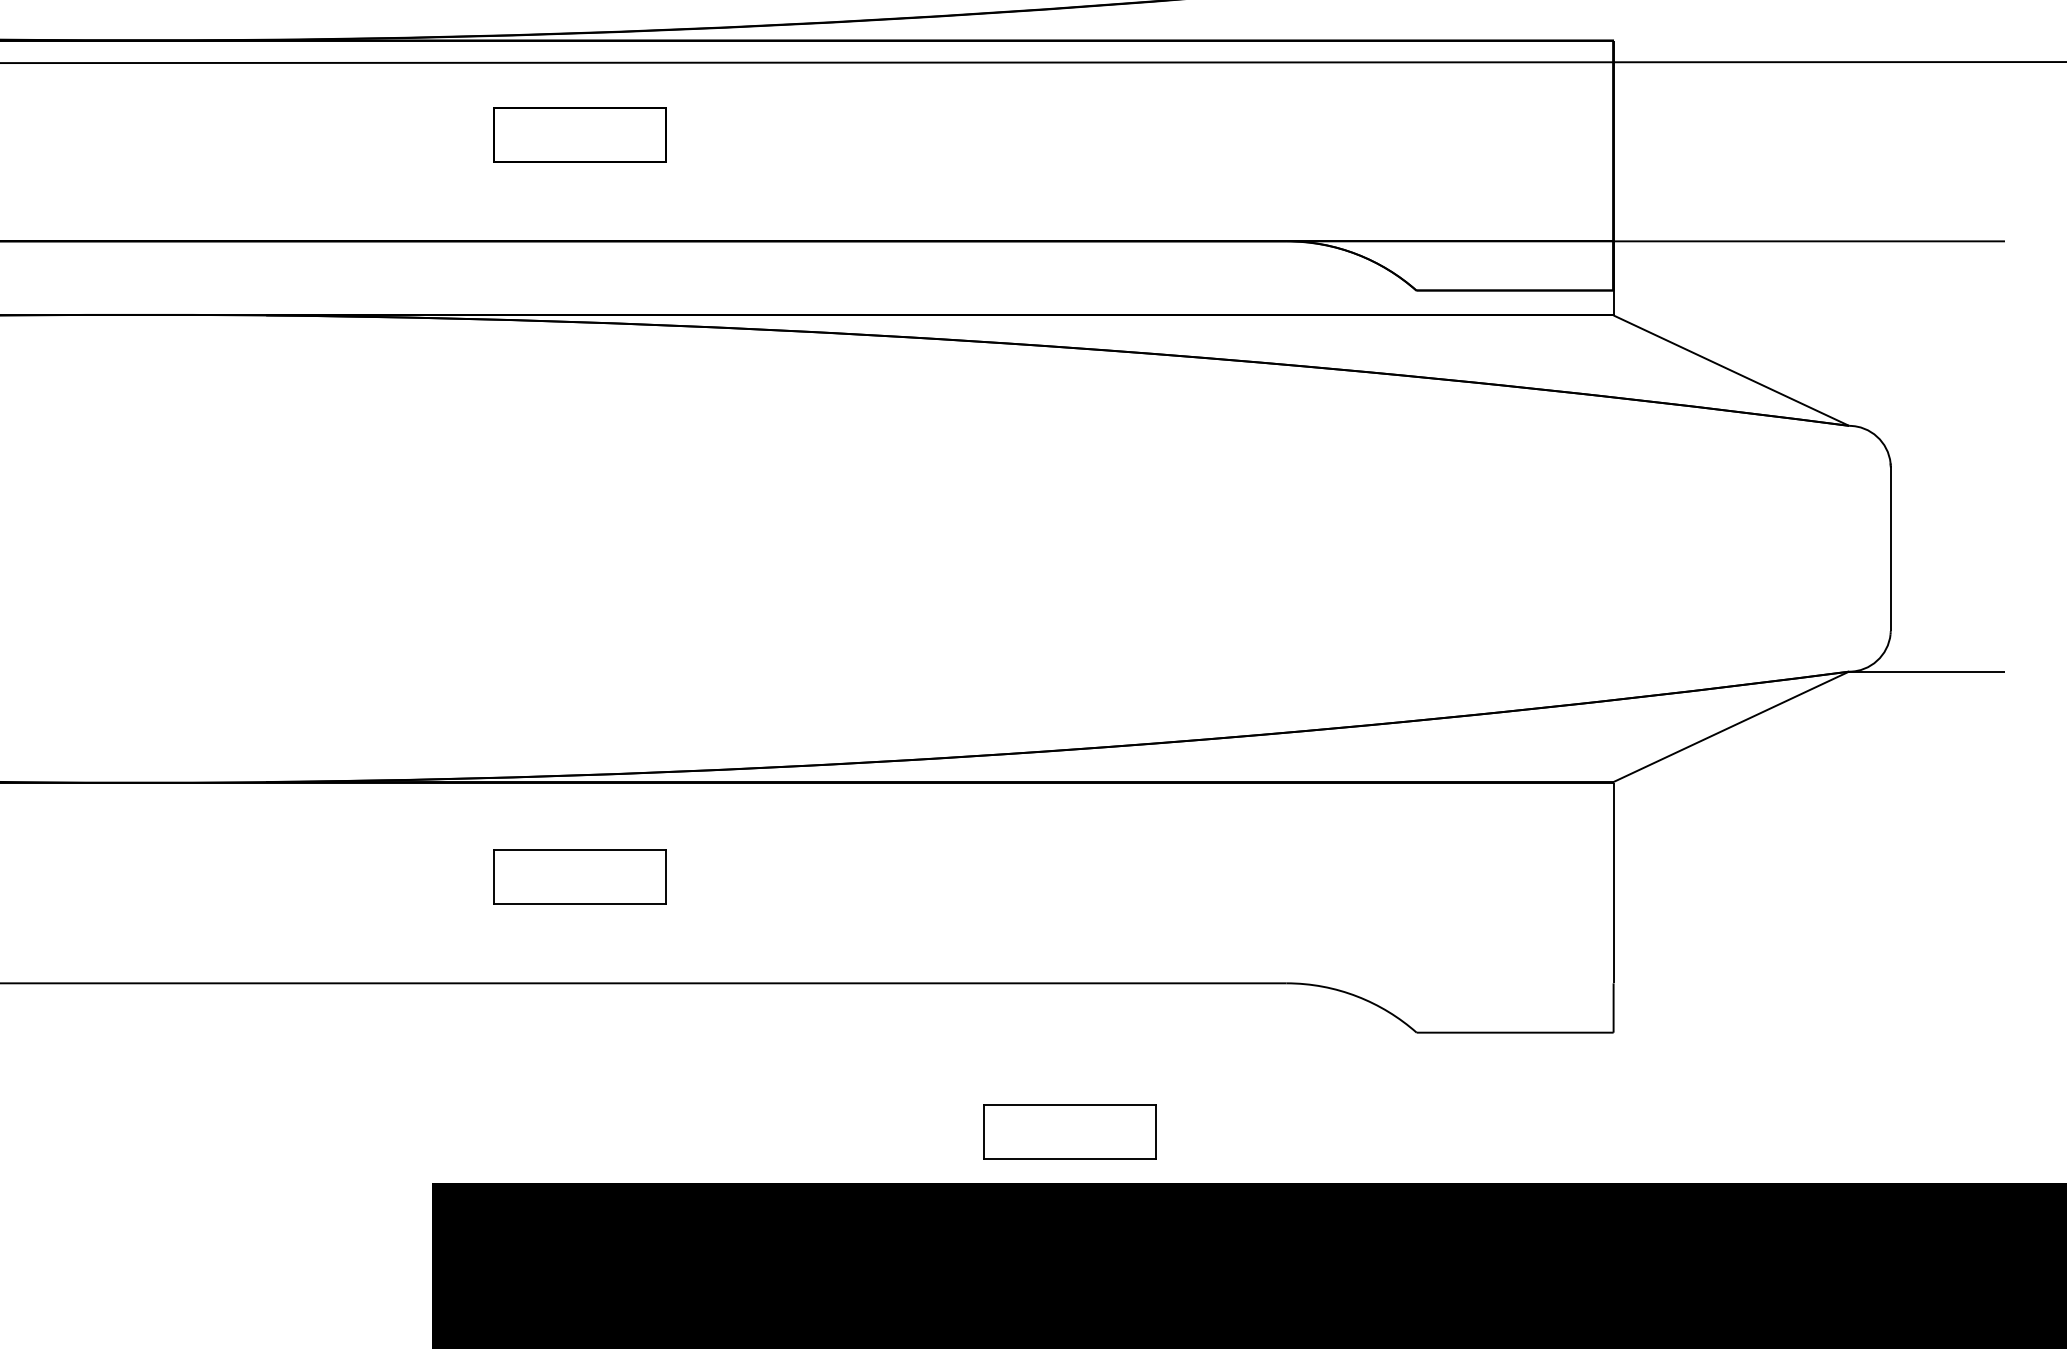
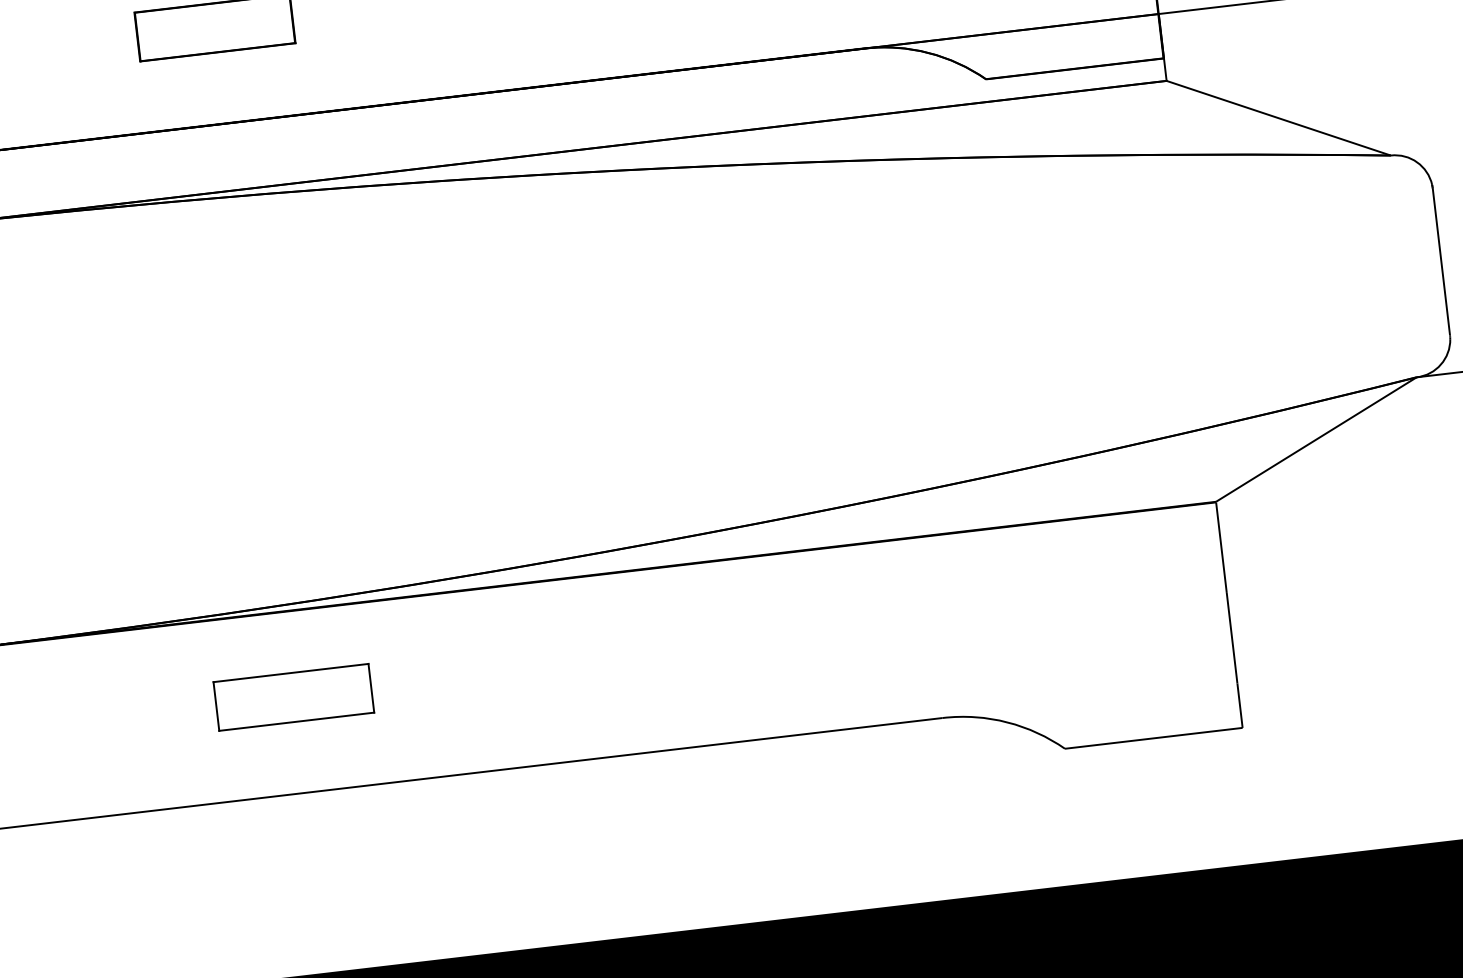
part: (1069, 1131) -> (762, 874), removed

